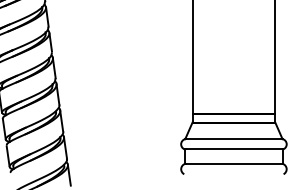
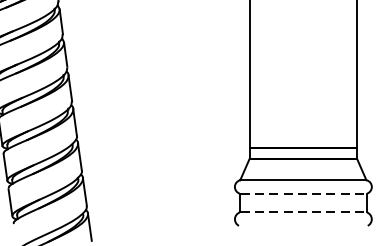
line: (234, 149) -> (304, 193), solid -> dashed
line: (234, 163) -> (304, 211), solid -> dashed

